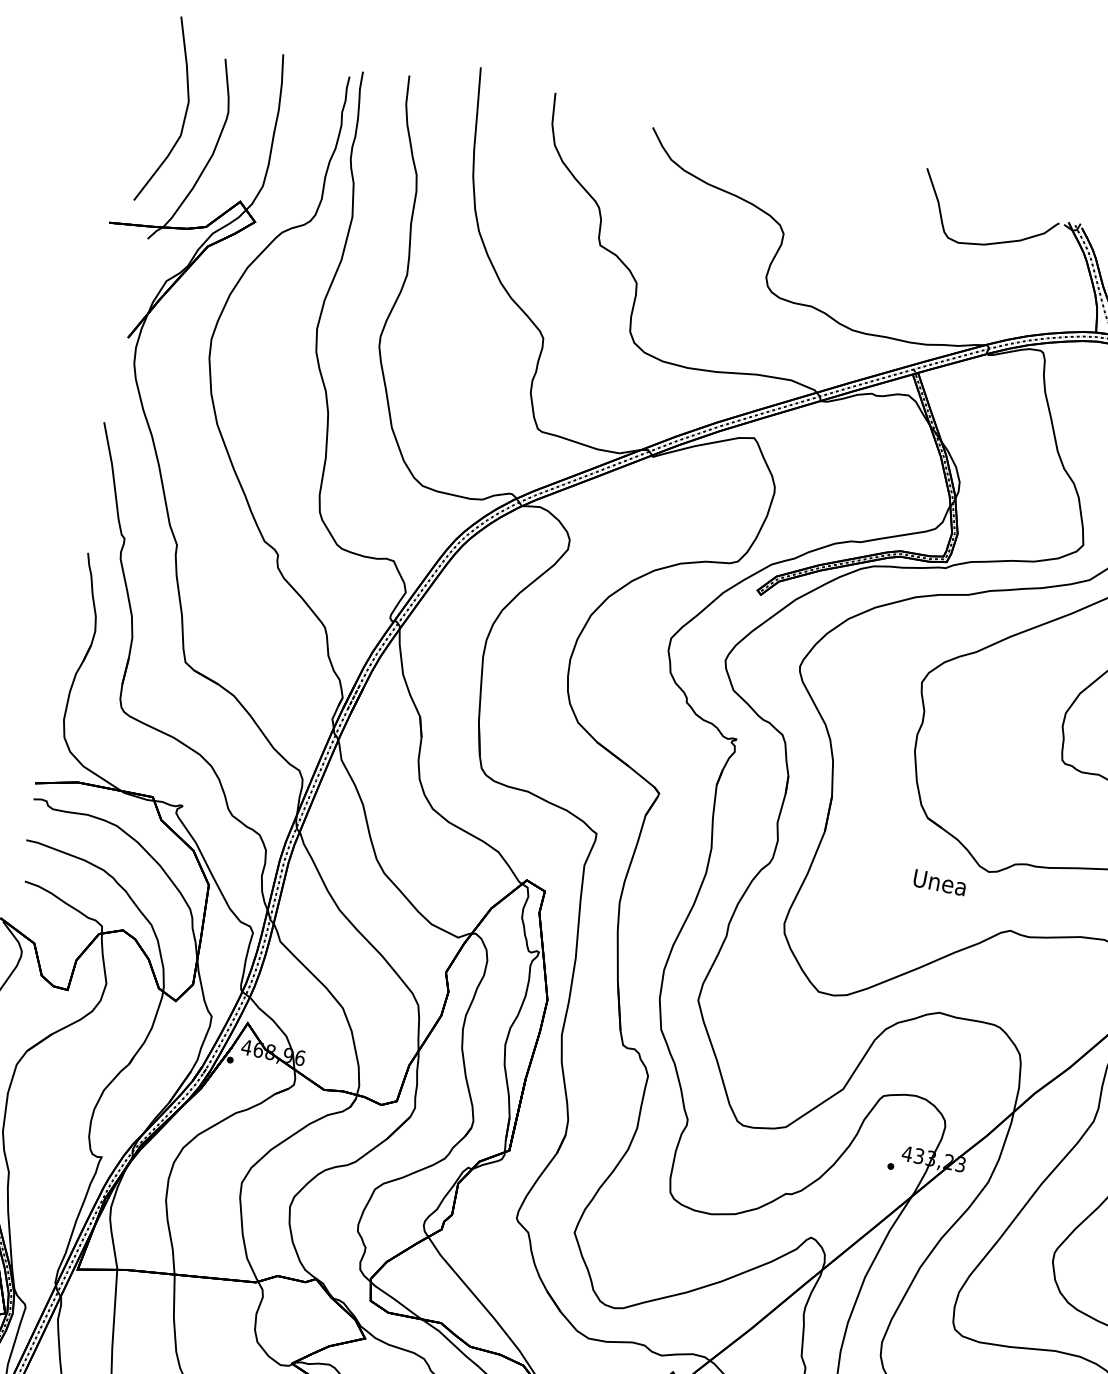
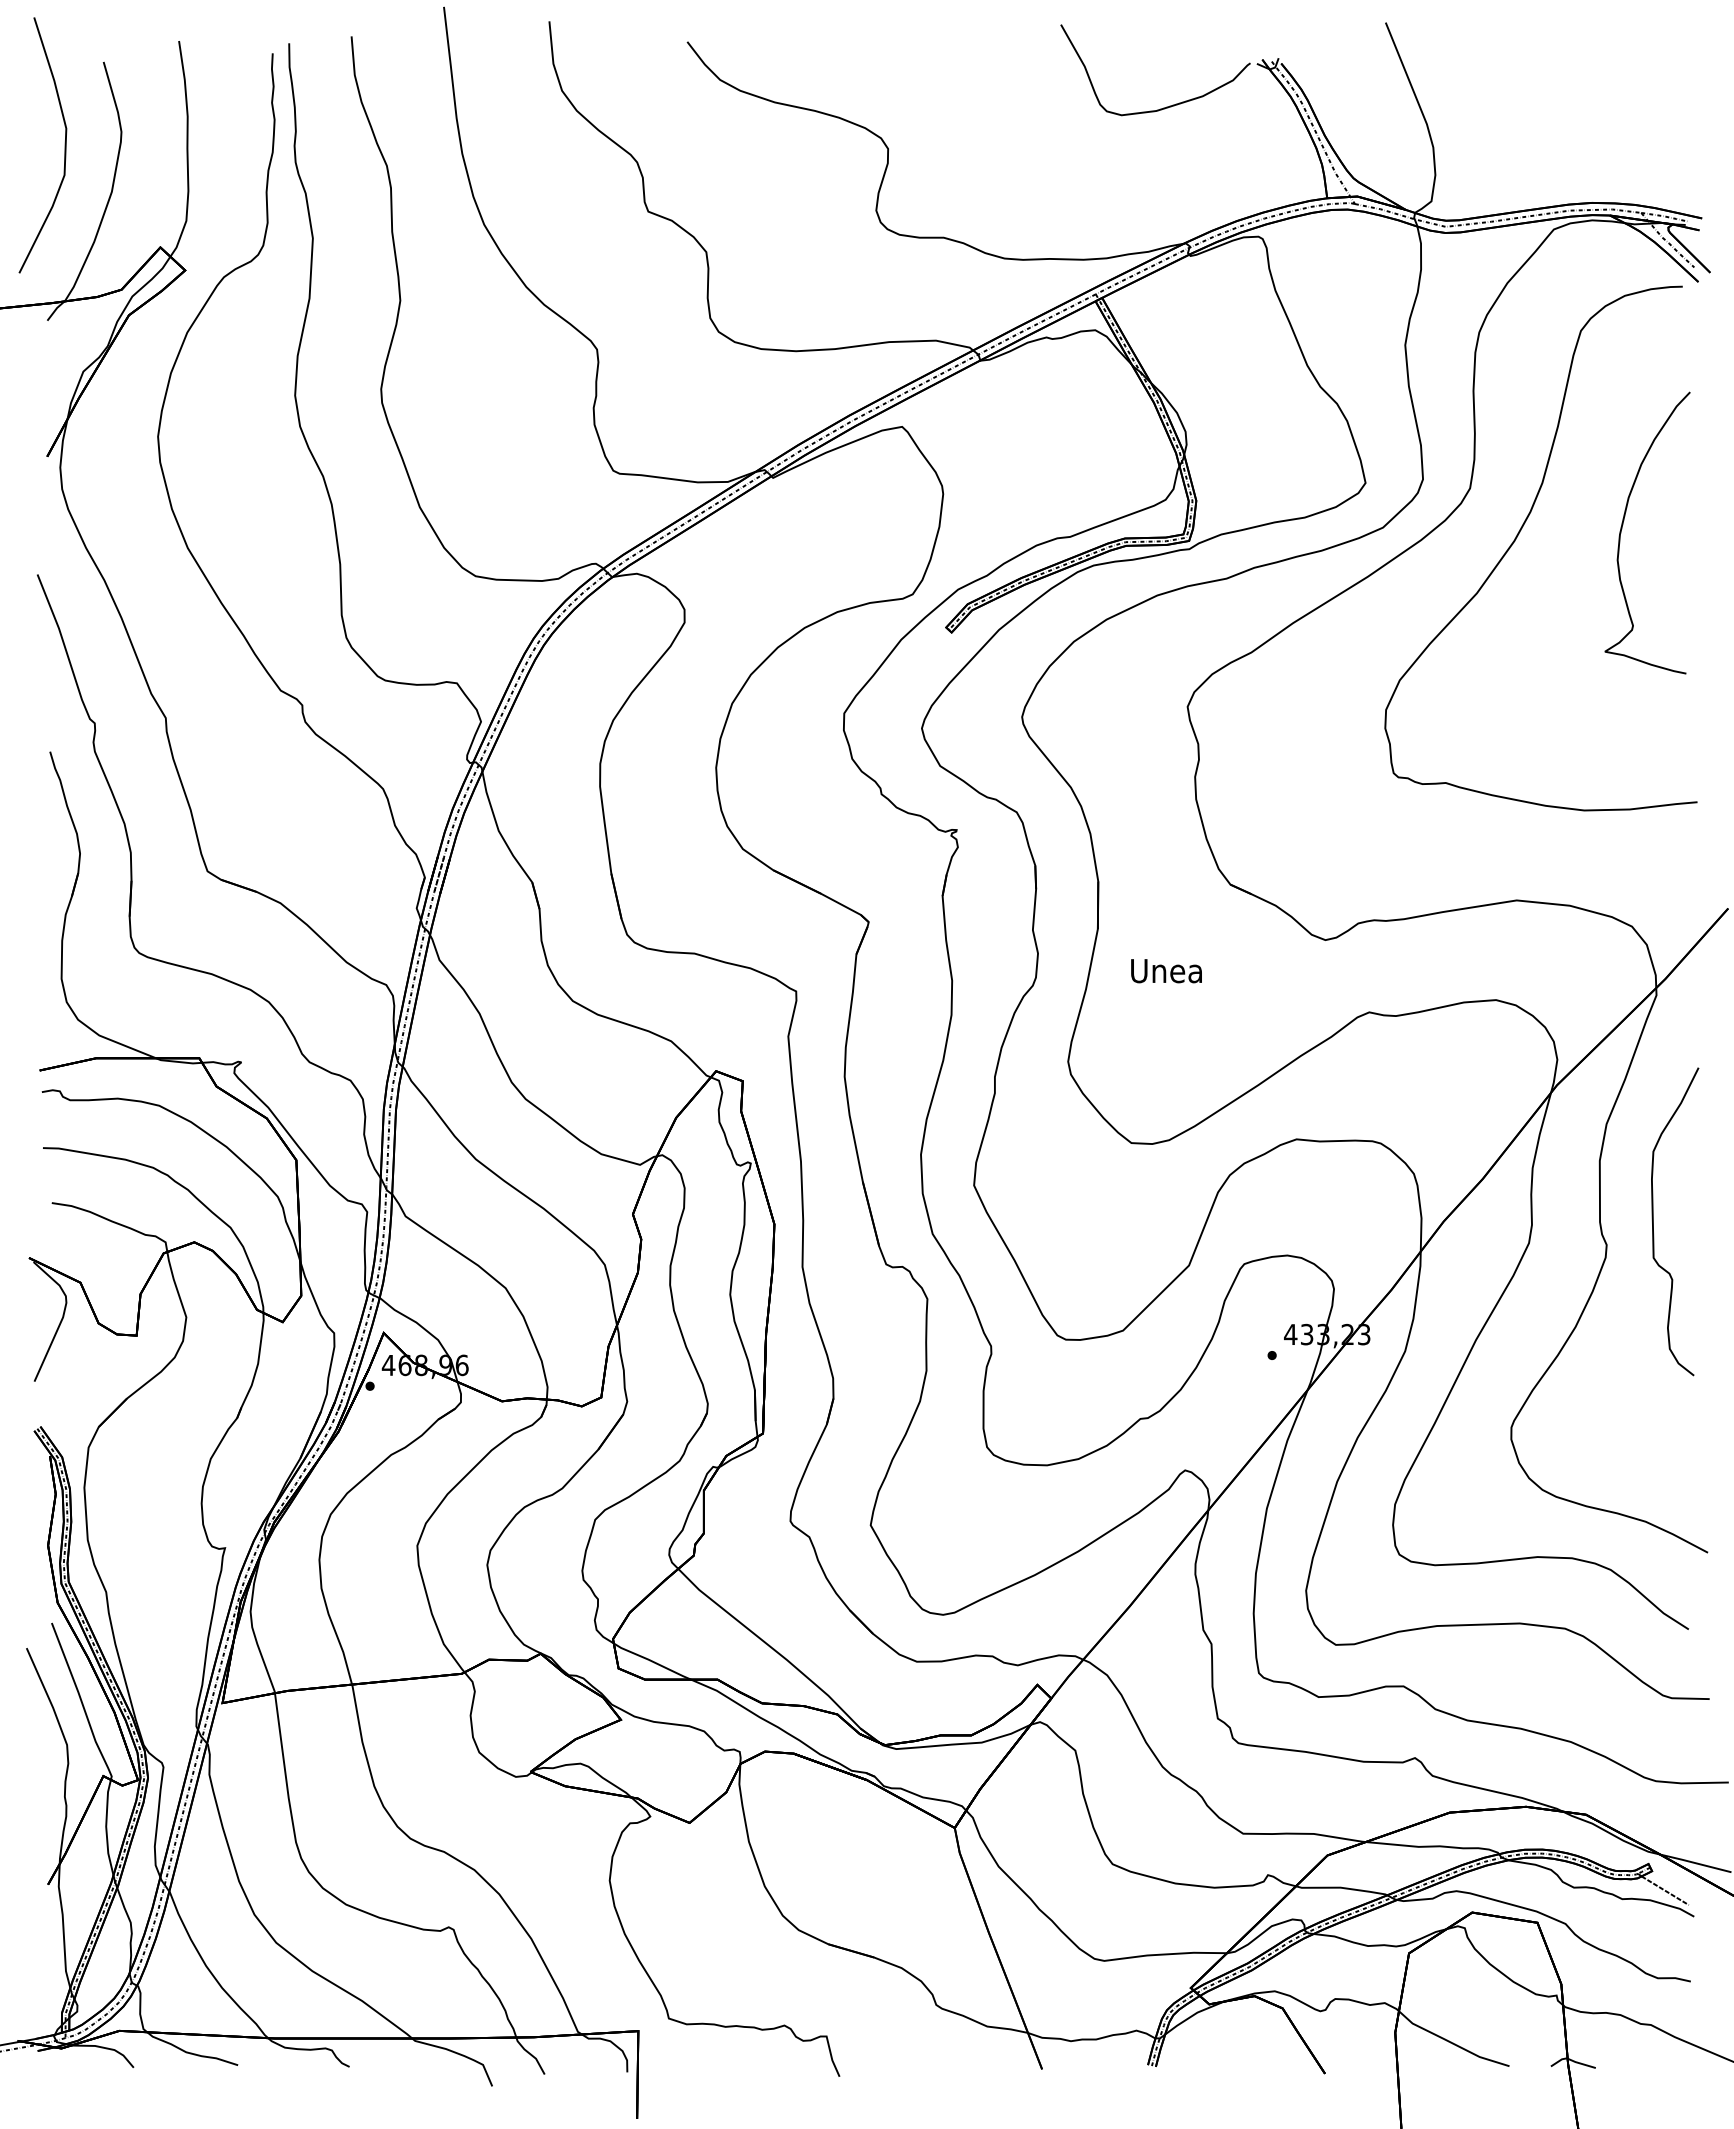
text: (939, 883) -> (1166, 971), moved

